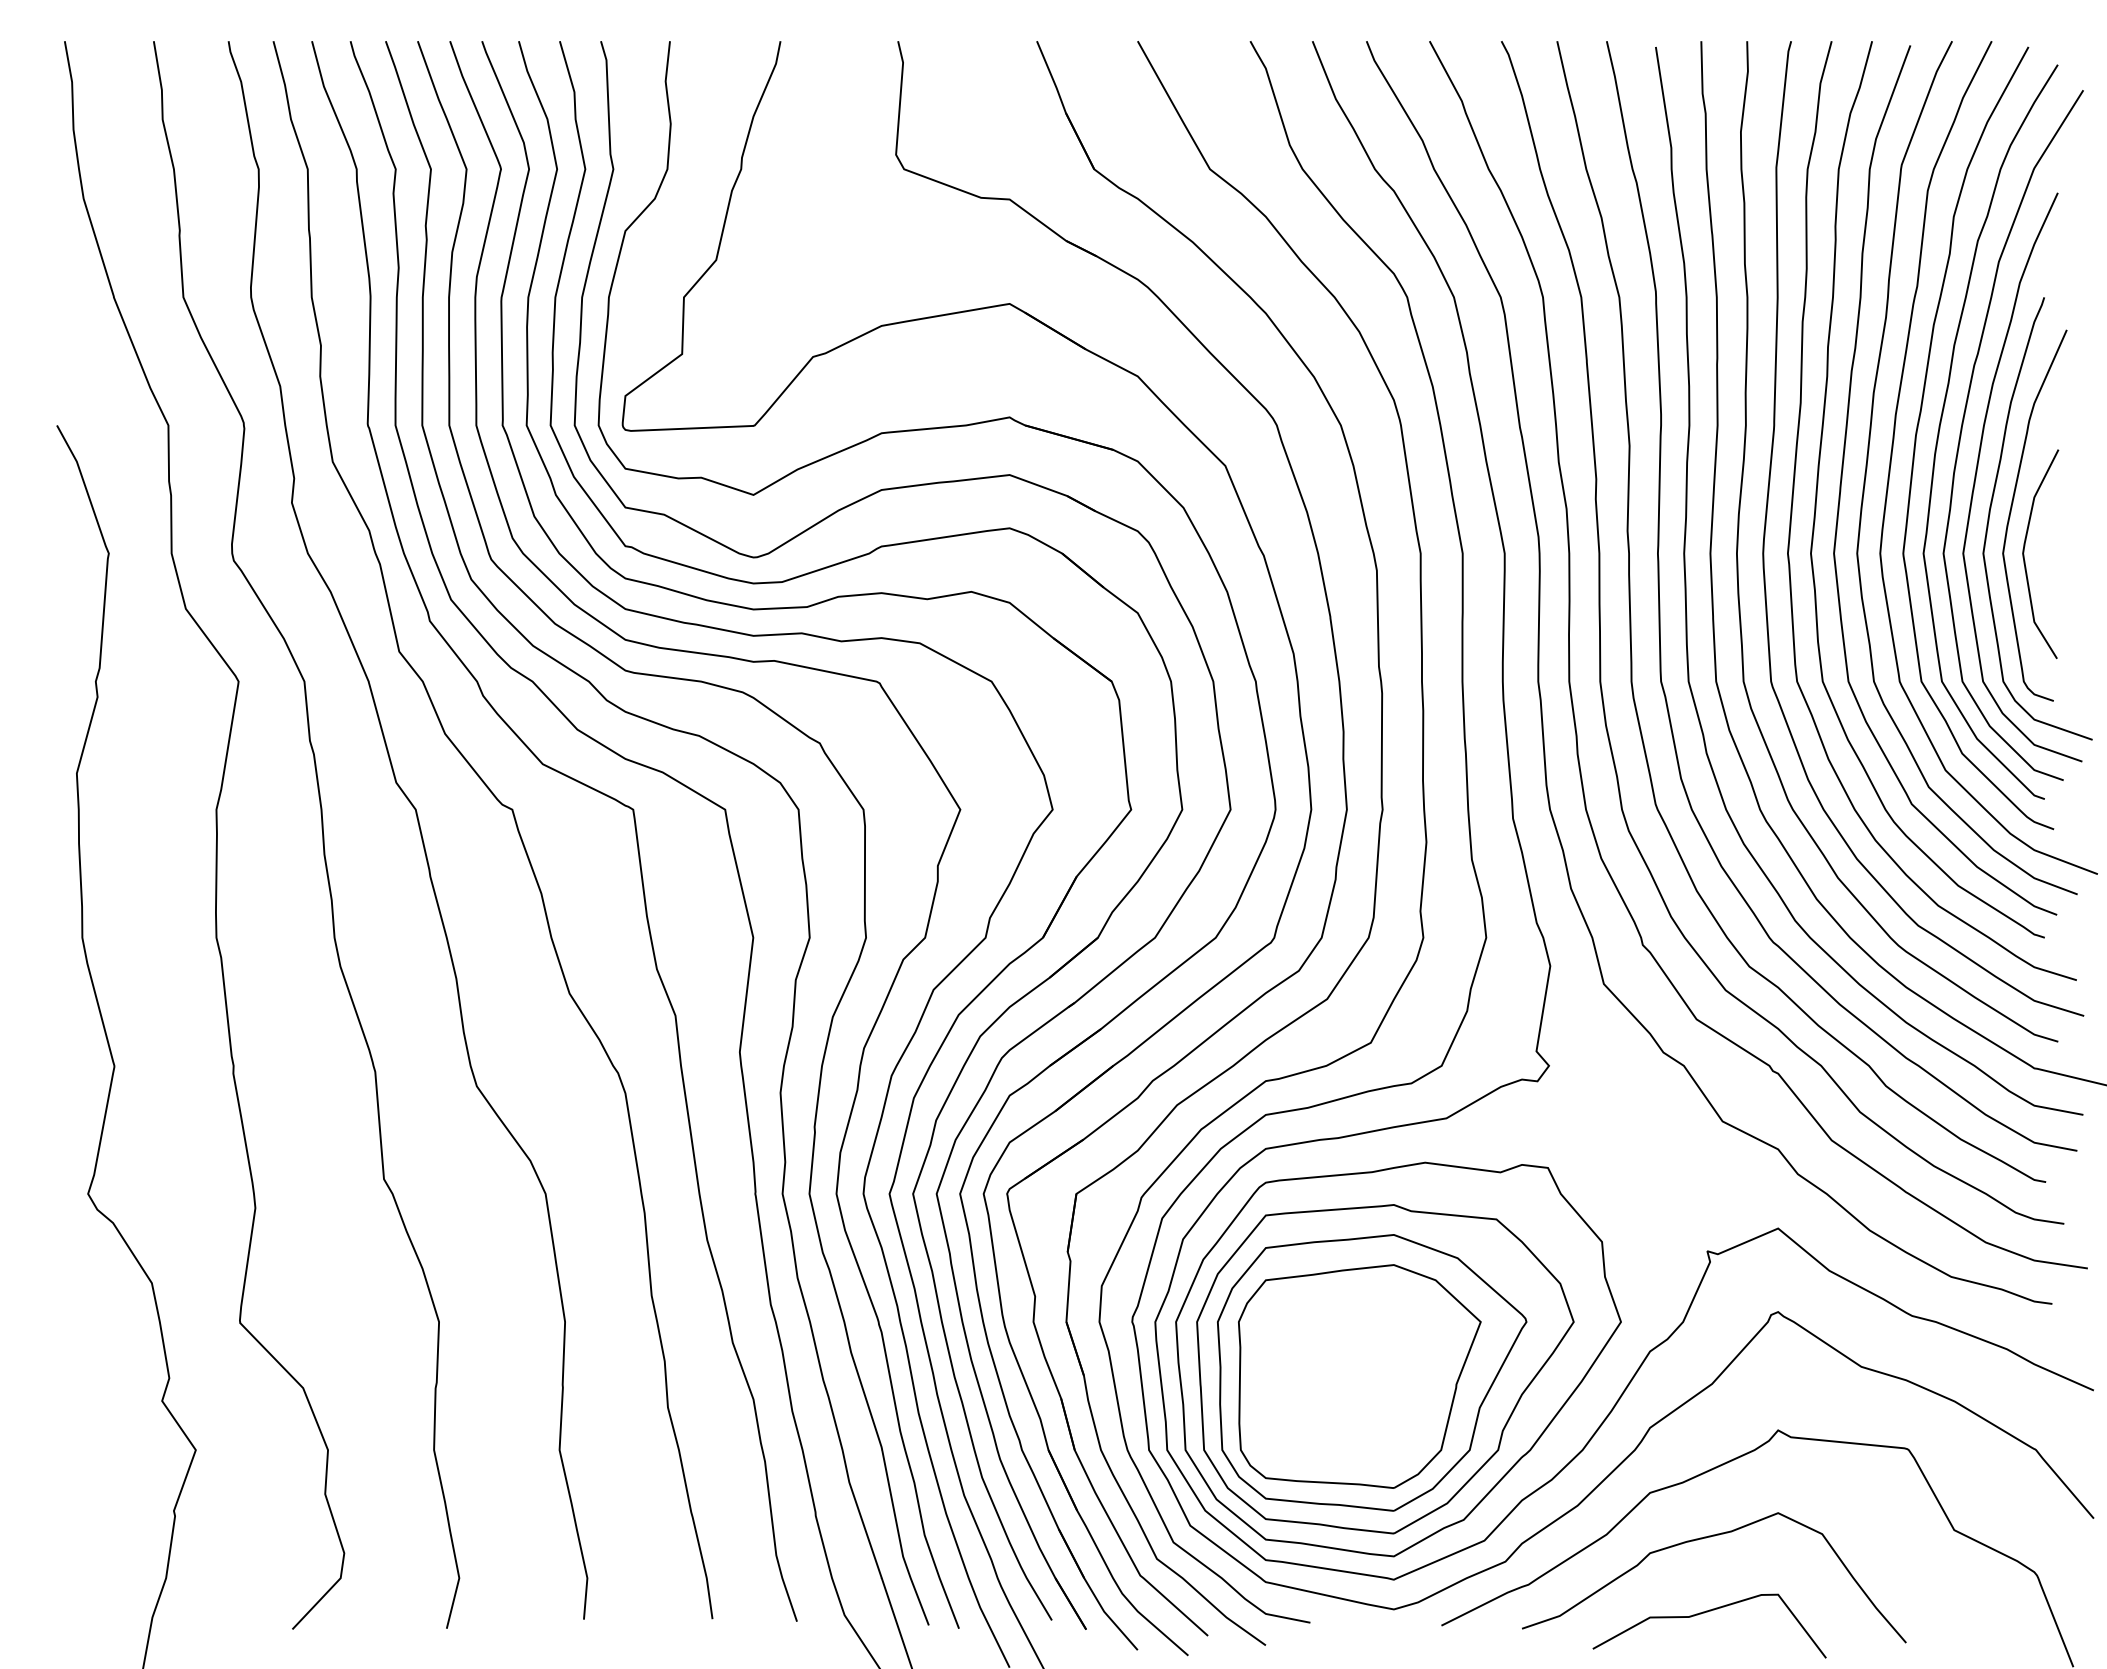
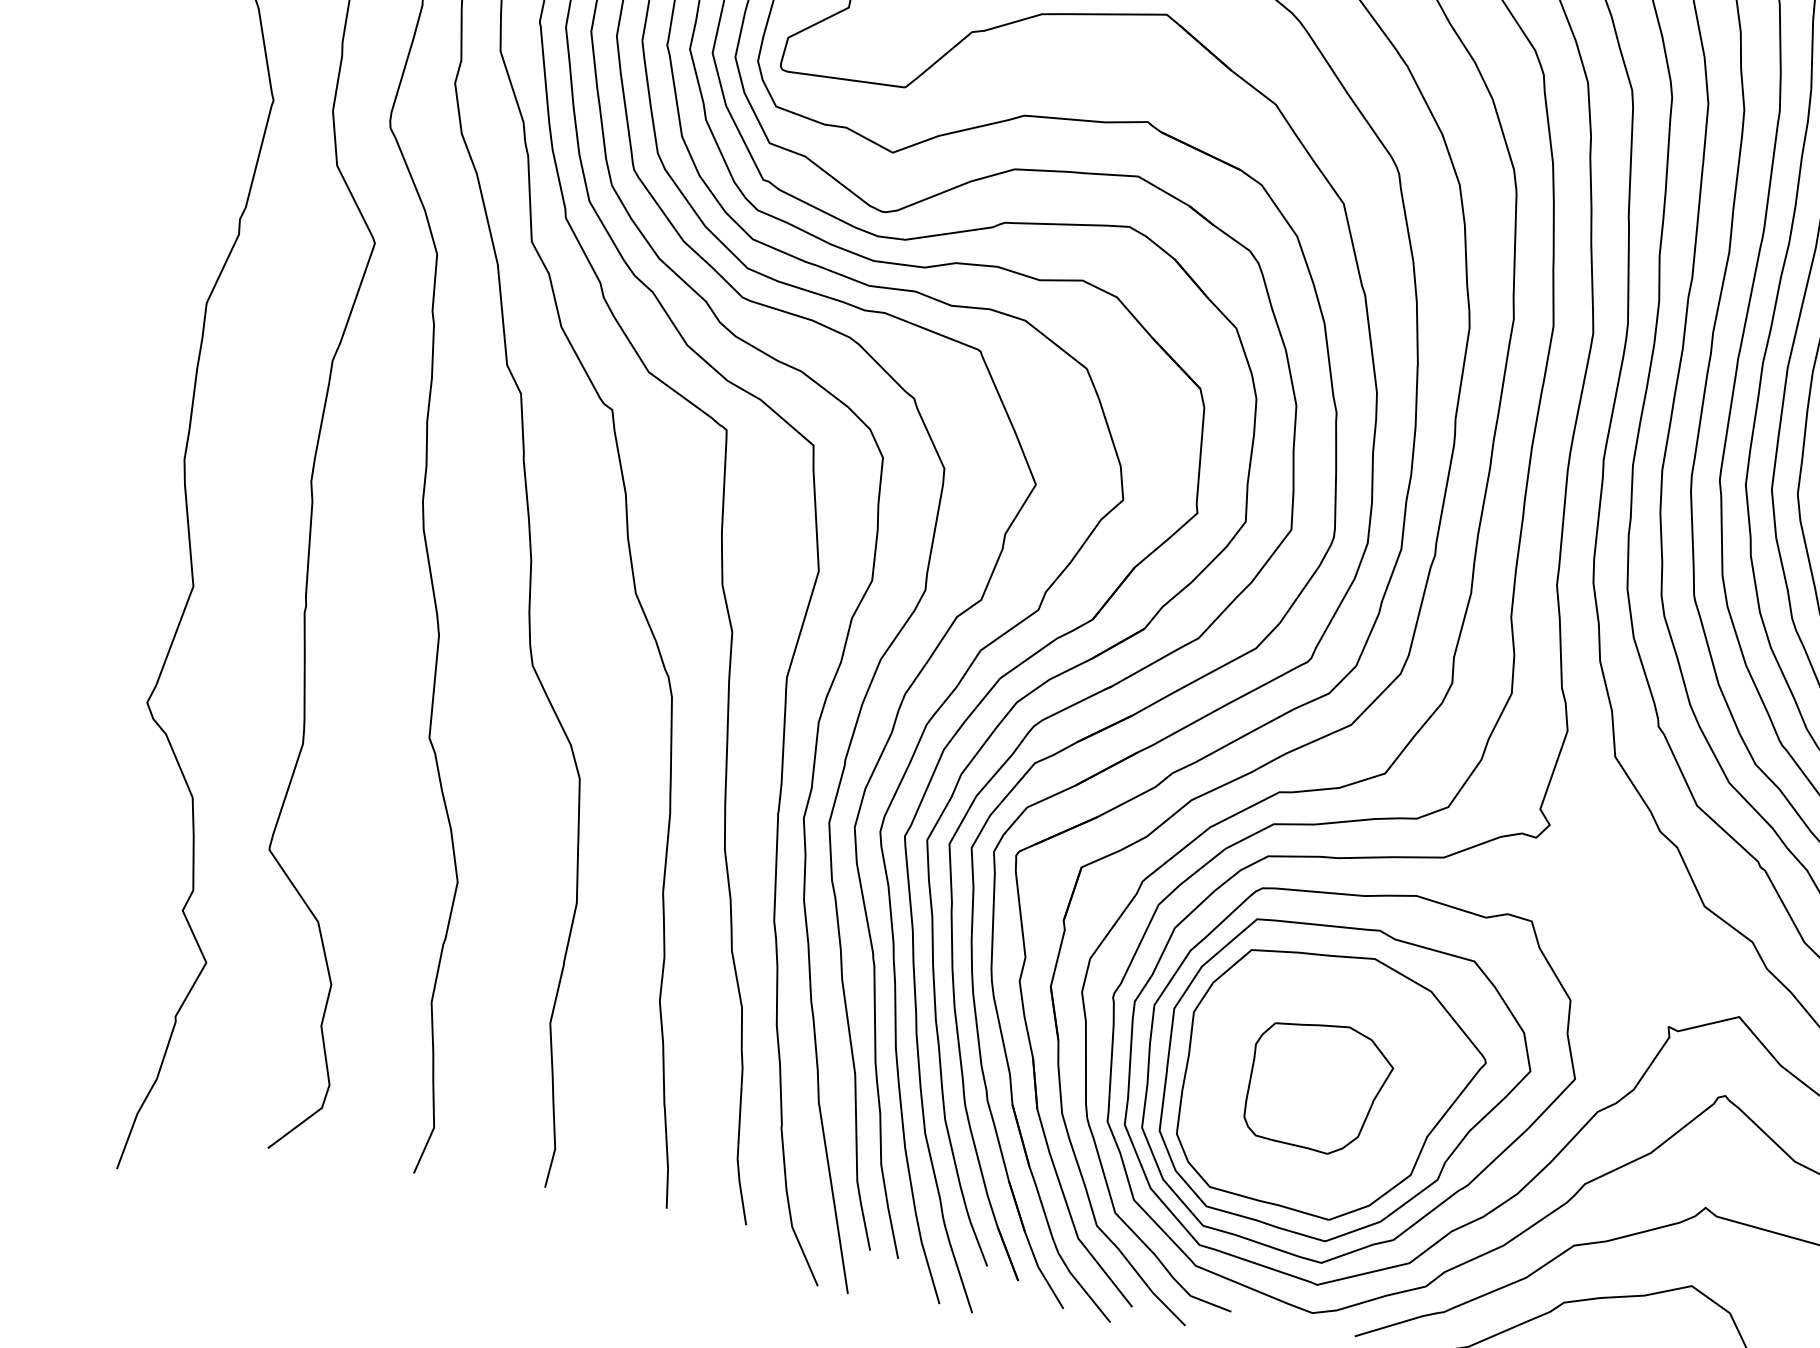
part: (1359, 1376) -> (1318, 1087), size x0.6

